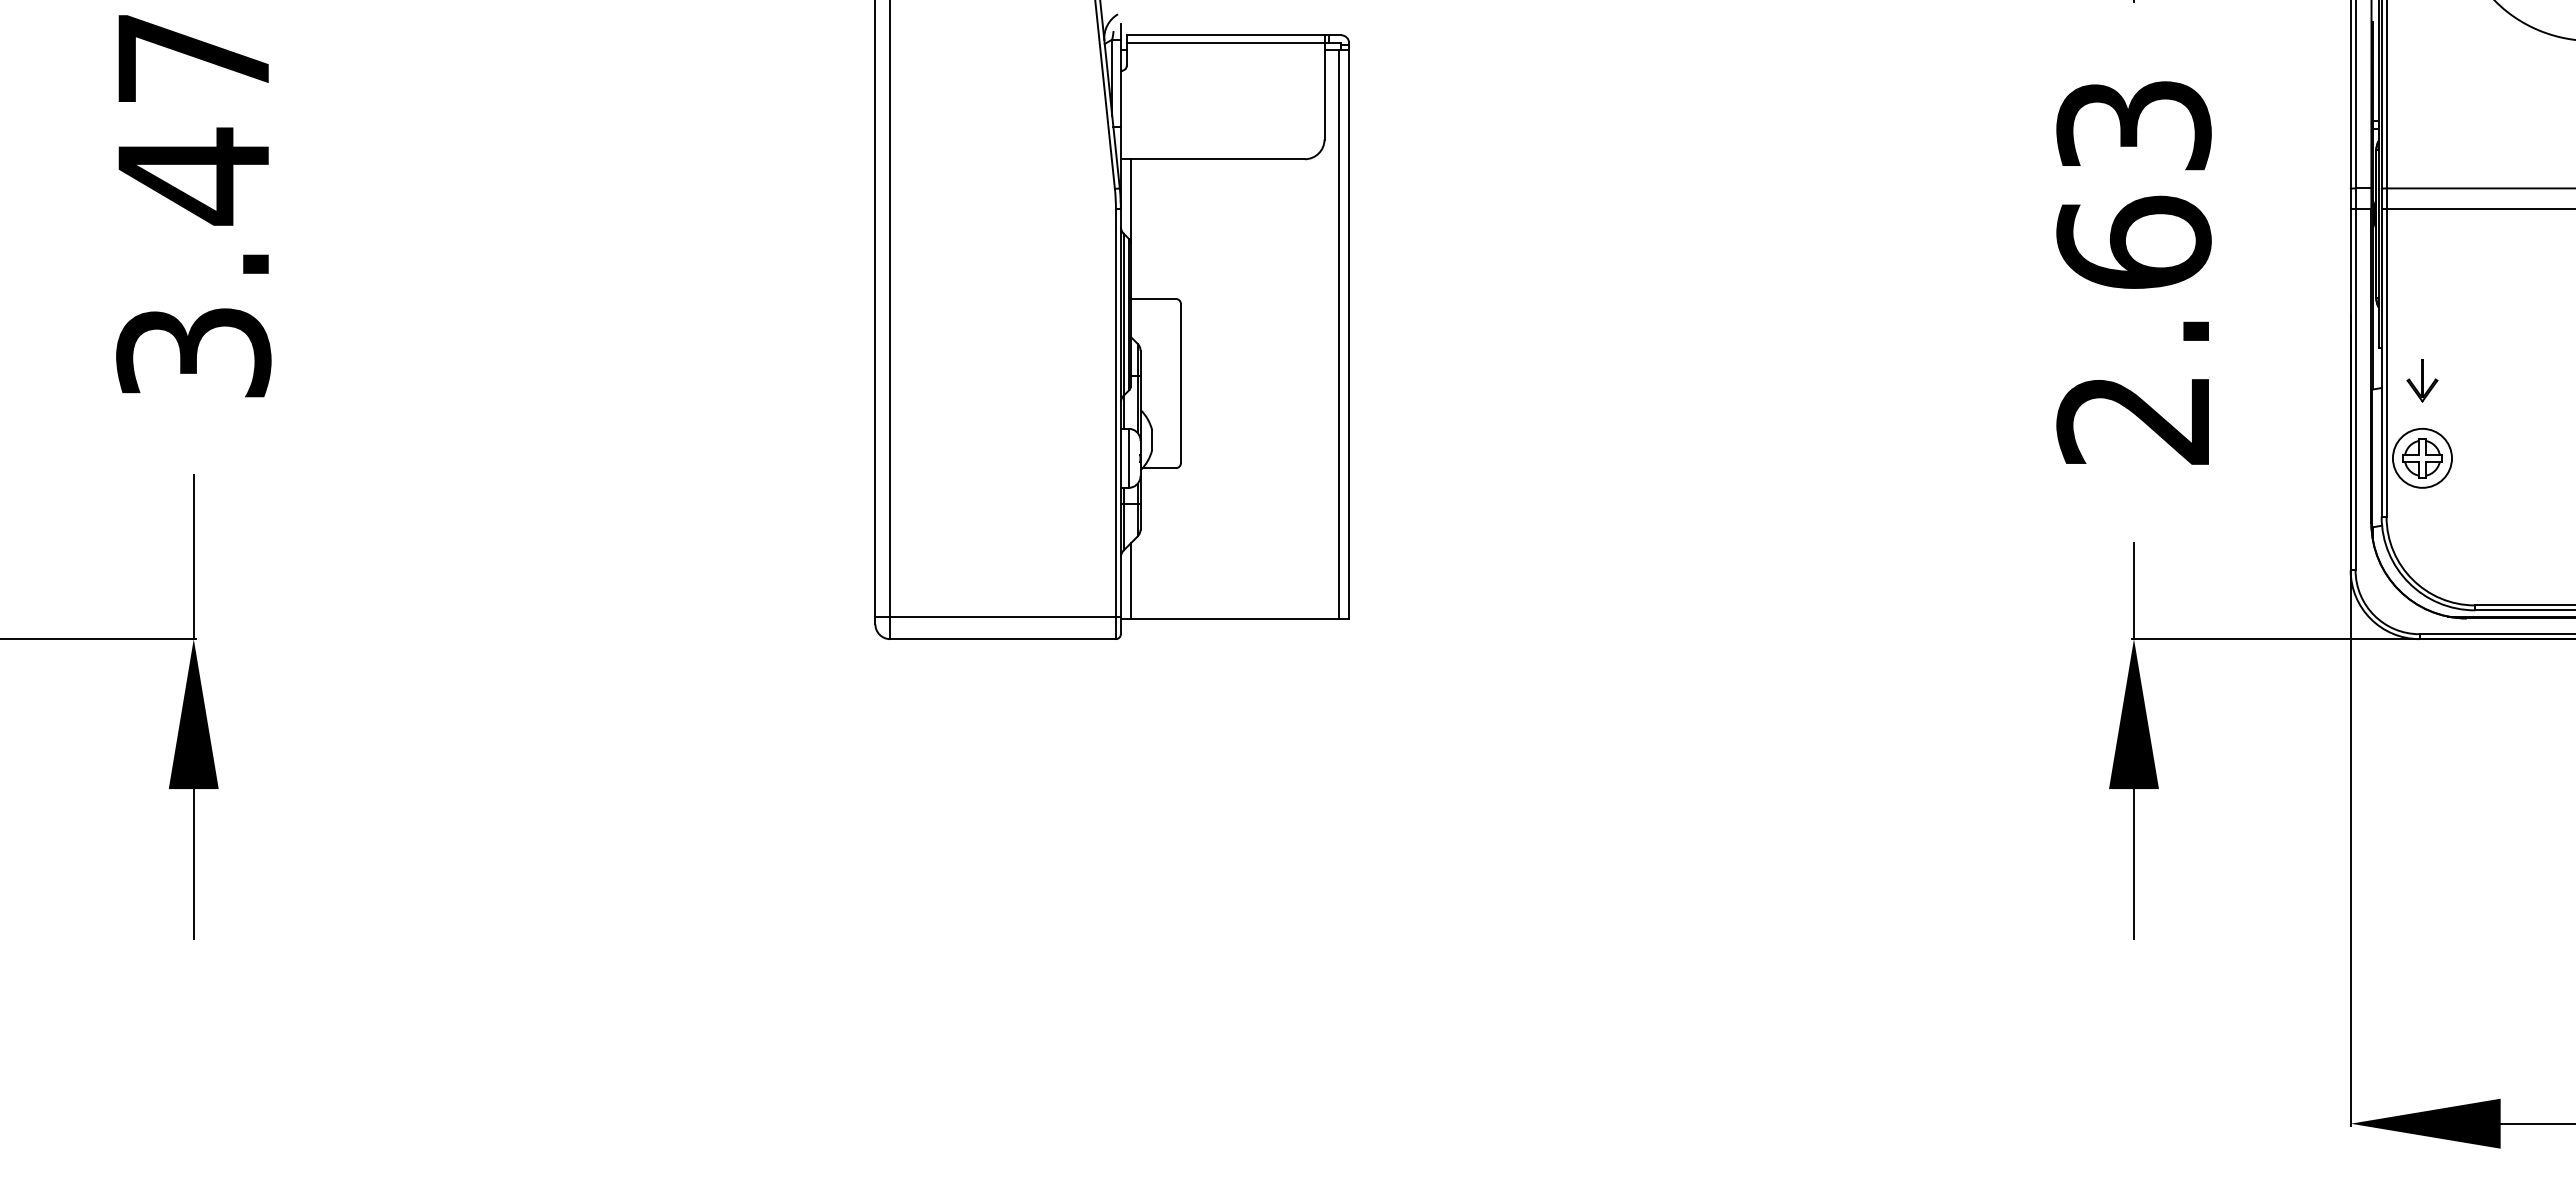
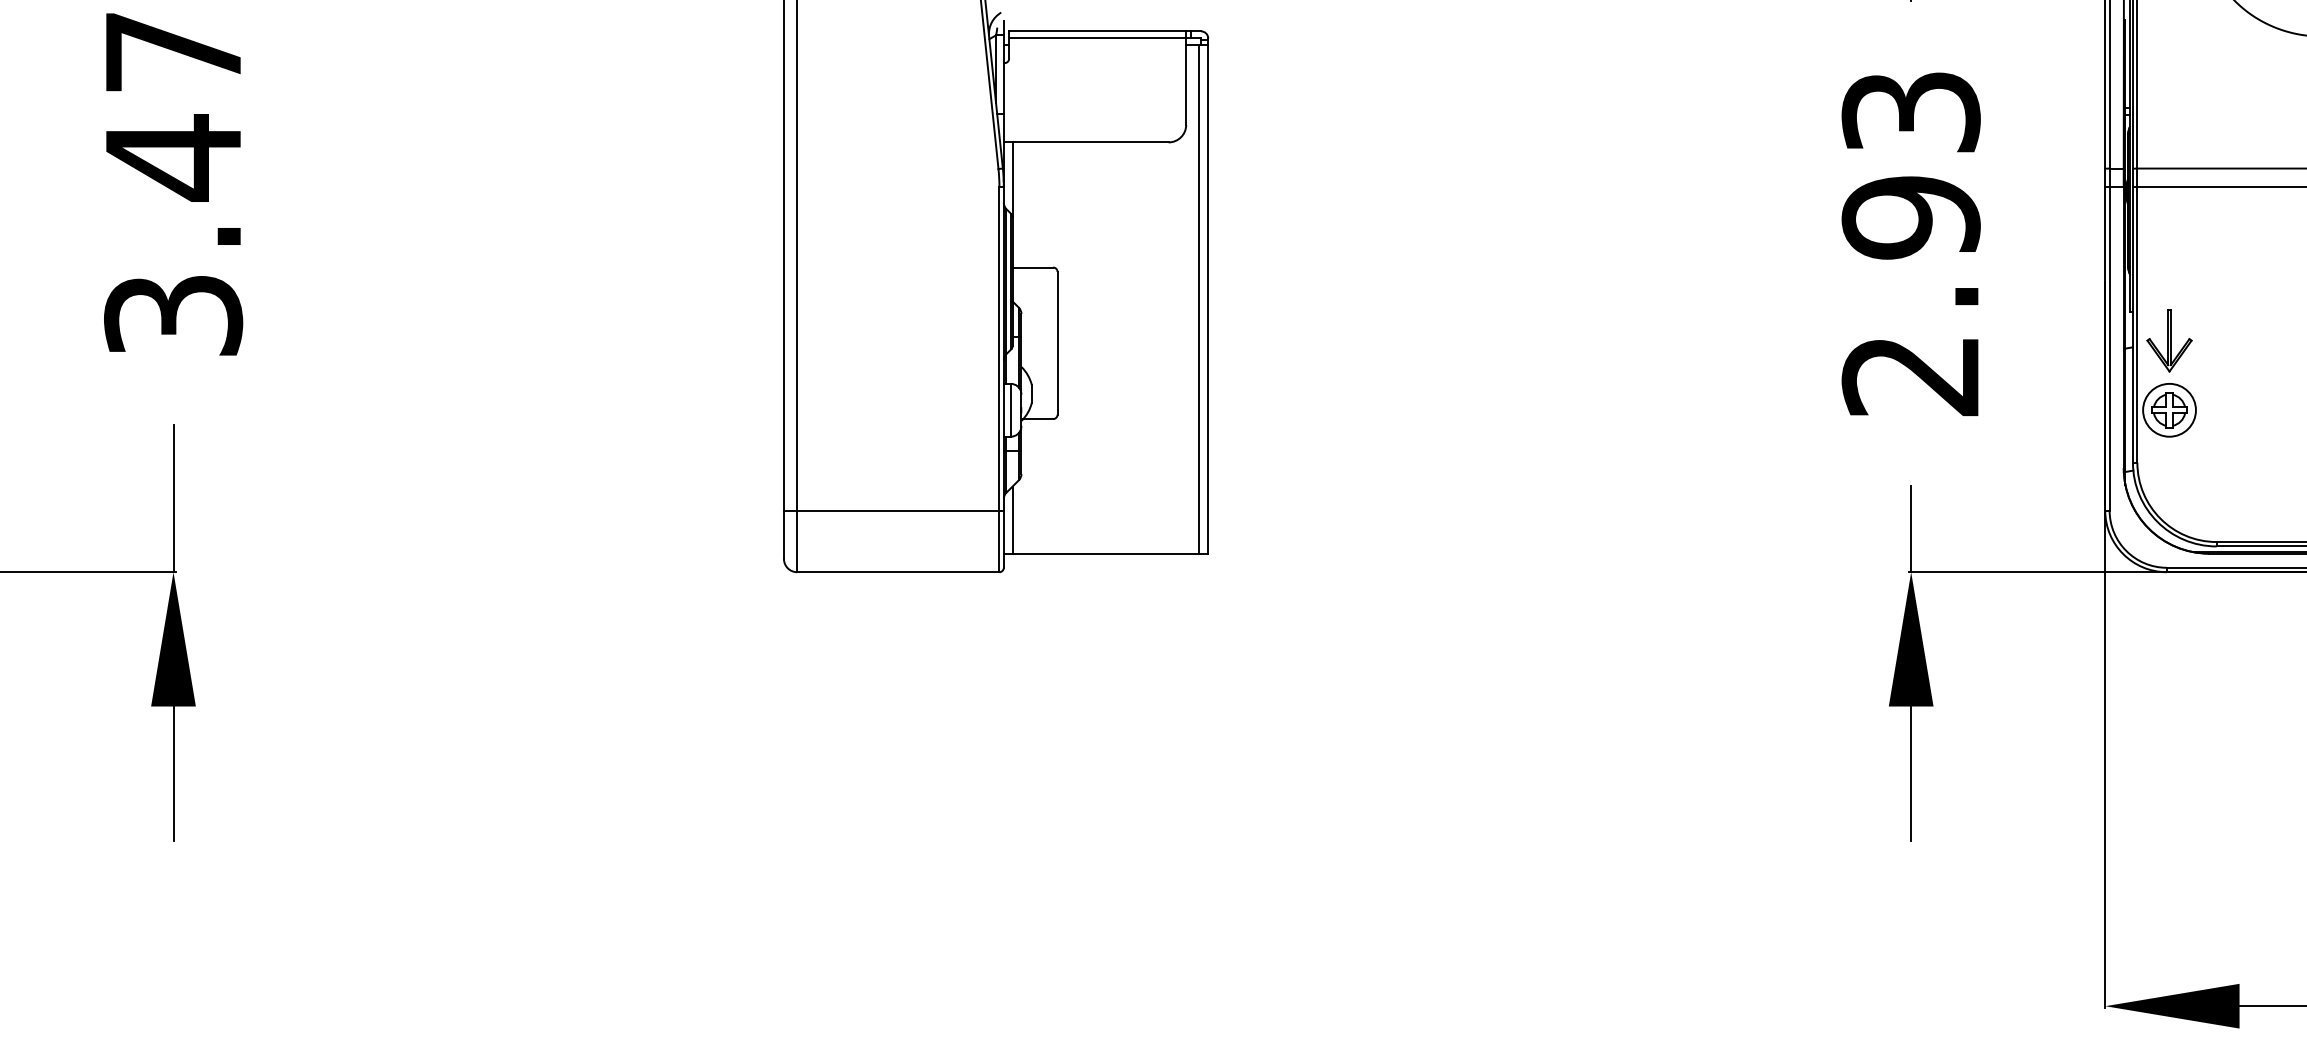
text: (2133, 242) -> (1910, 216), 2.63 -> 2.93
part: (2422, 380) -> (2169, 340), size x1.67
line: (997, 617) -> (893, 510), moved

